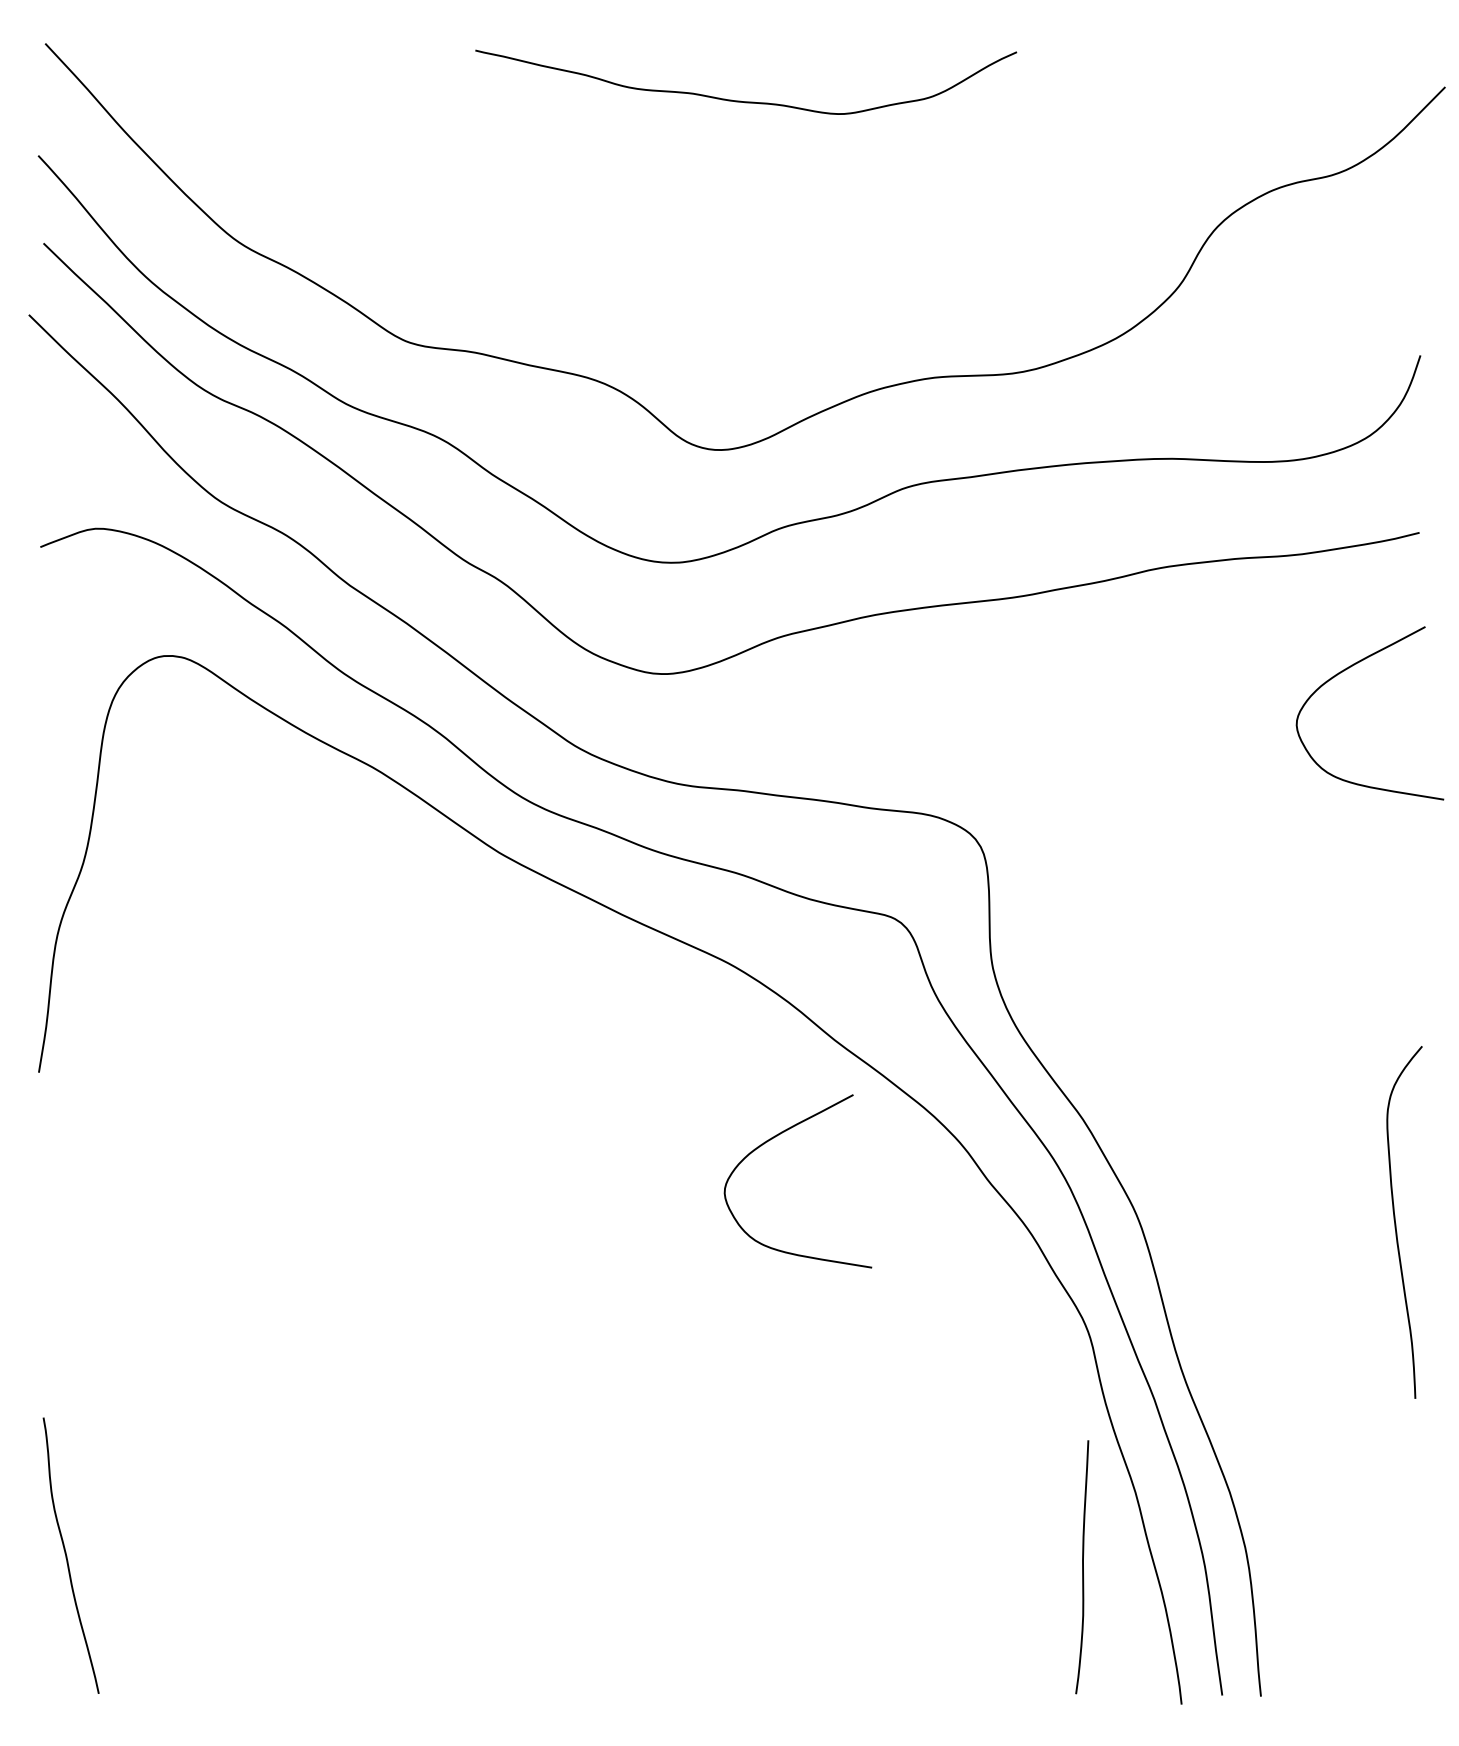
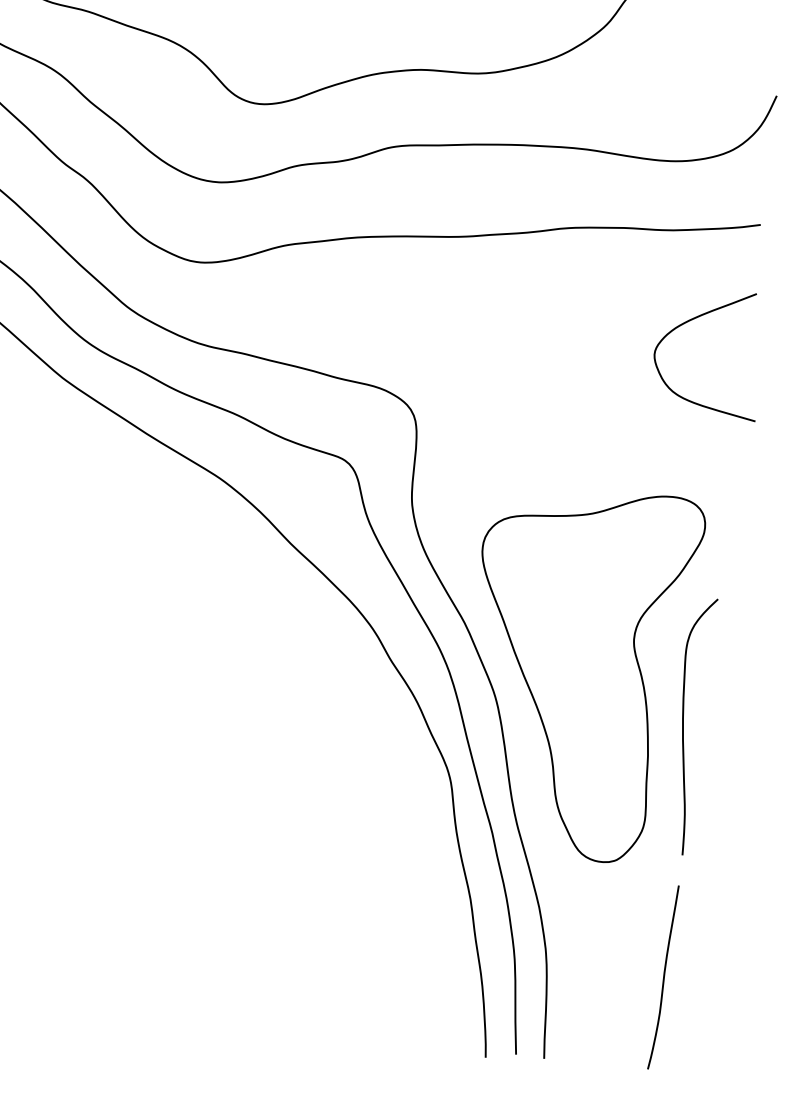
curve: (772, 1139) -> (236, 610), removed
part: (1243, 1167) -> (577, 671), added
curve: (1082, 1567) -> (663, 977), moved

